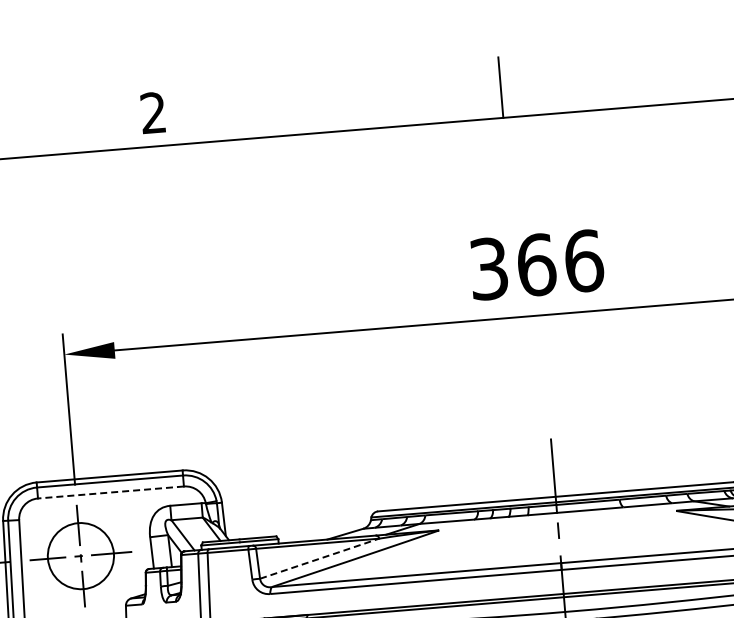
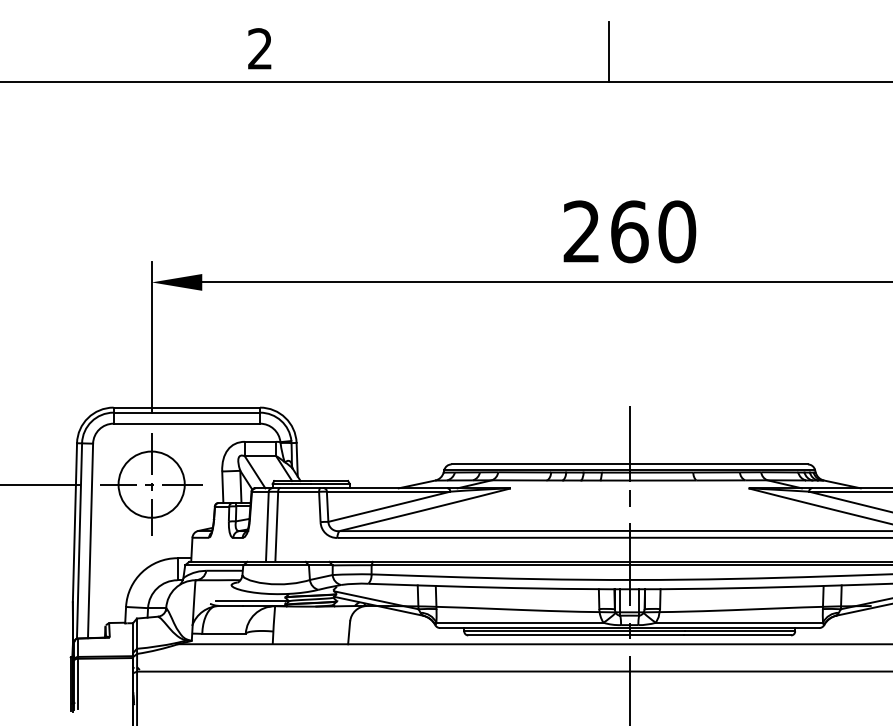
text: (536, 264) -> (629, 231), 366 -> 260
line: (110, 492) -> (186, 423), dashed -> solid
line: (320, 558) -> (390, 506), dashed -> solid

